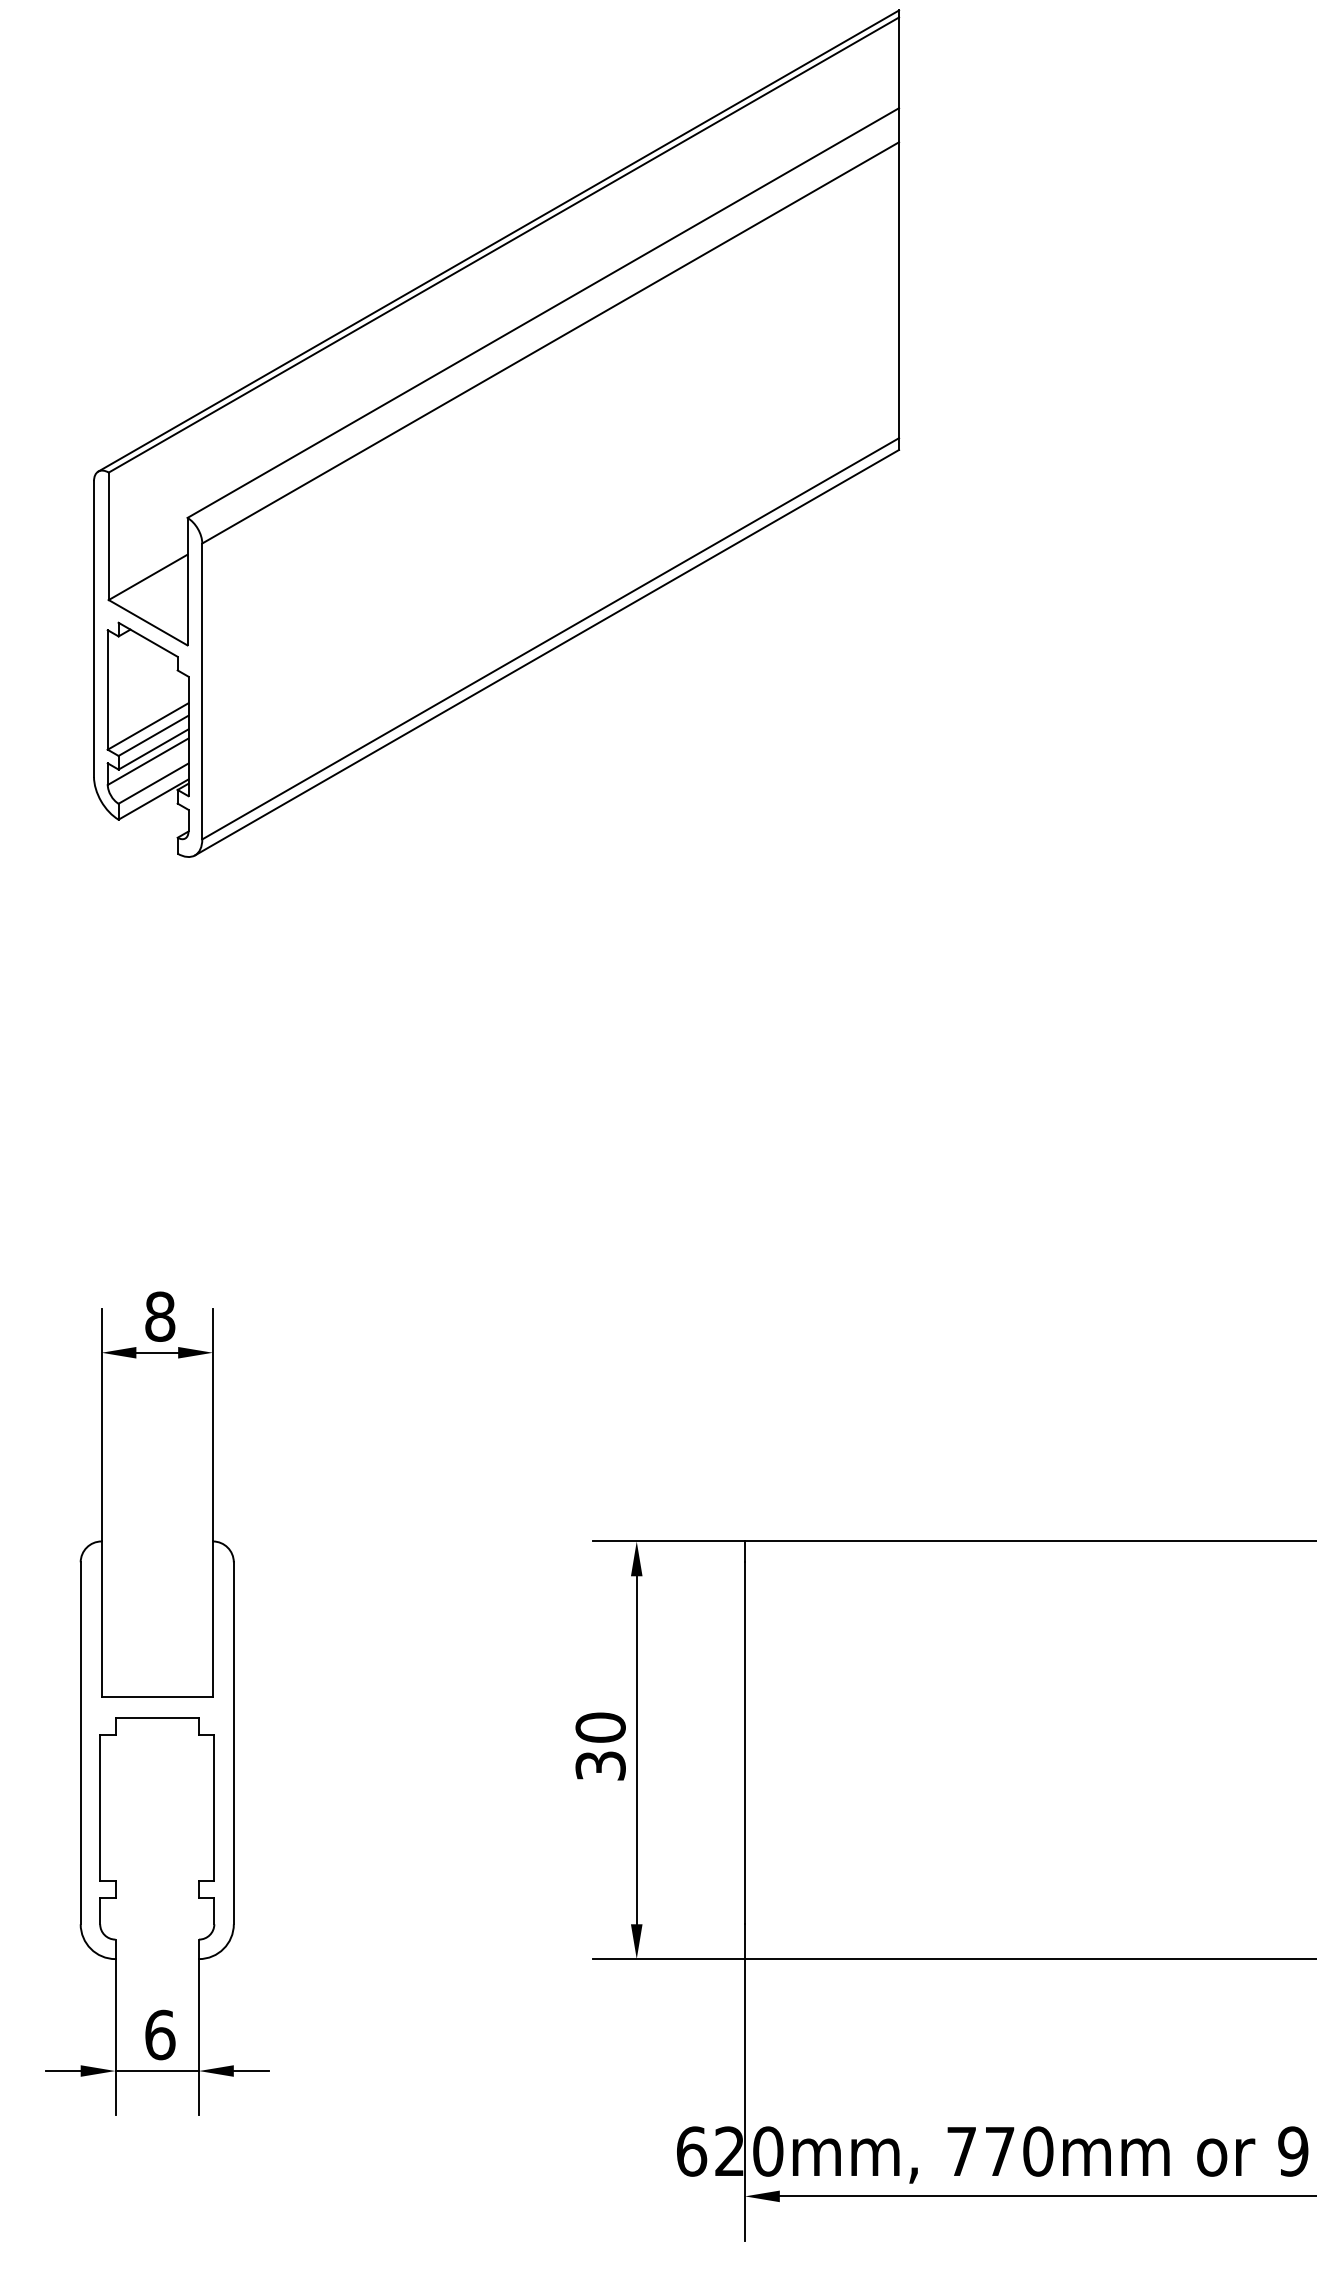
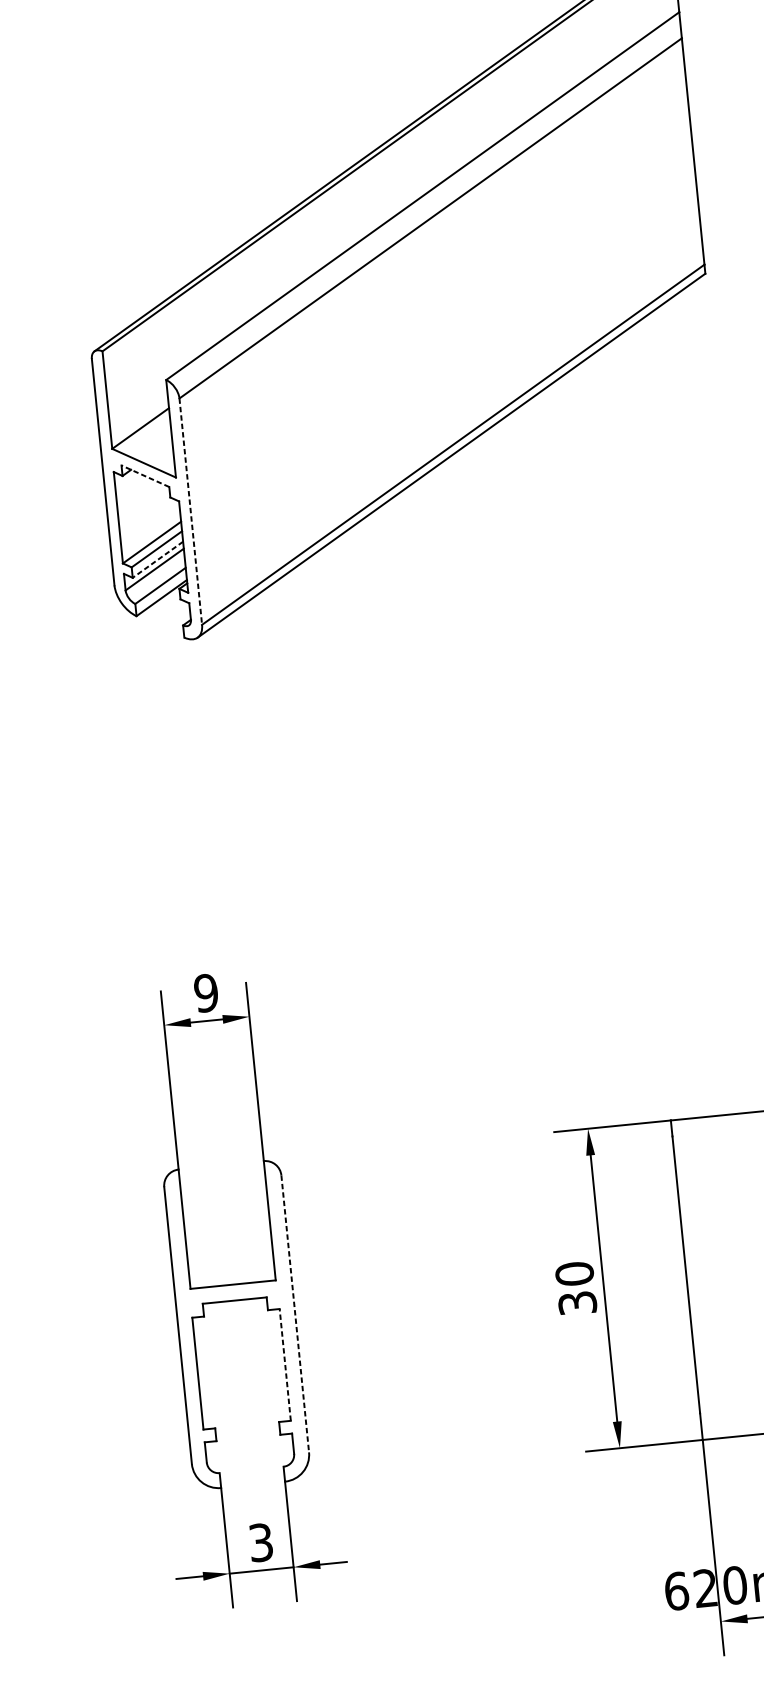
line: (147, 639) -> (144, 476), solid -> dashed
line: (202, 691) -> (190, 511), solid -> dashed
line: (153, 749) -> (157, 559), solid -> dashed
text: (160, 1316) -> (206, 993), 8 -> 9
line: (233, 1743) -> (294, 1314), solid -> dashed
line: (214, 1807) -> (285, 1364), solid -> dashed
text: (160, 2034) -> (261, 1542), 6 -> 3

